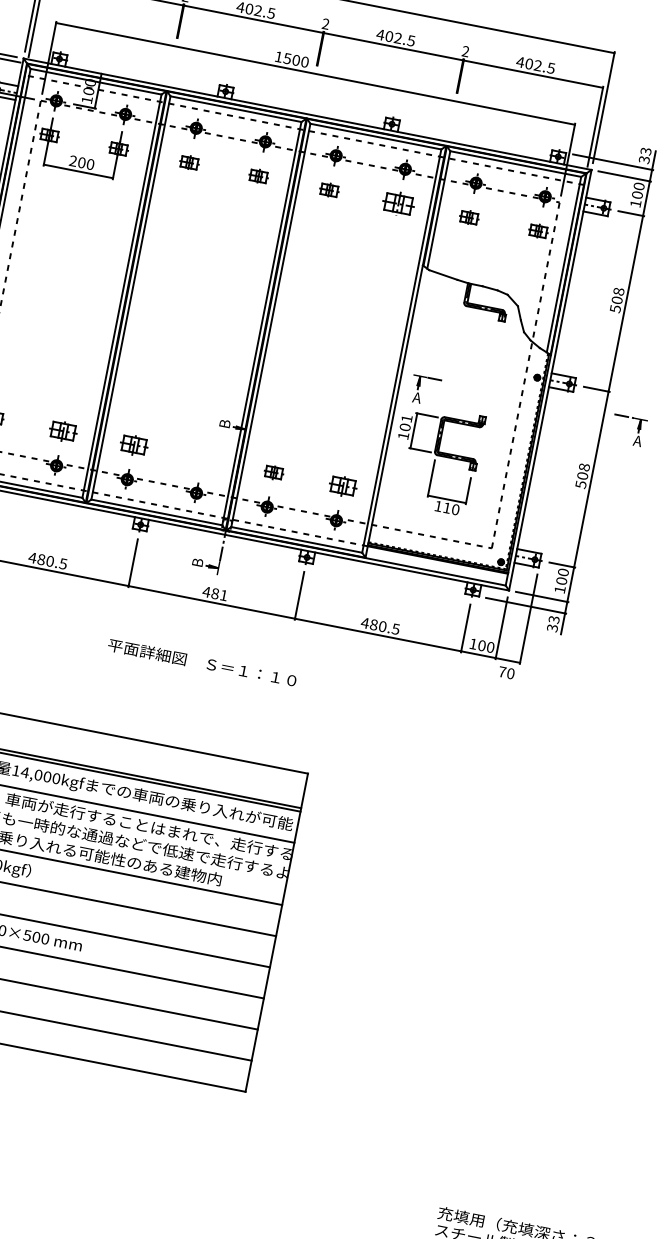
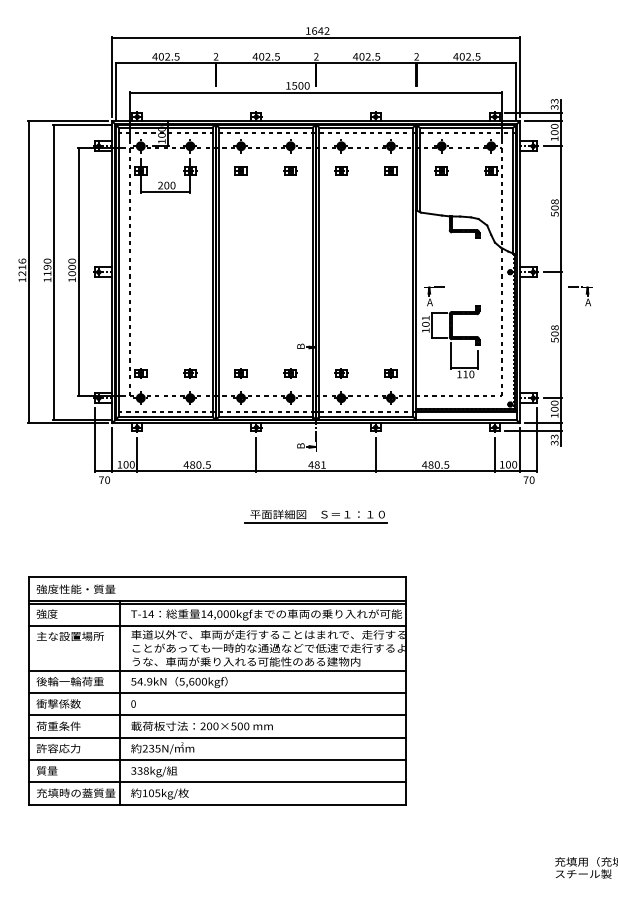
part: (398, 202) -> (390, 170), size x0.62
part: (63, 431) -> (190, 373), size x0.71
part: (133, 445) -> (240, 373), size x0.71
part: (203, 458) -> (290, 373), added
part: (342, 486) -> (390, 373), size x0.71
line: (197, 673) -> (315, 522), added

